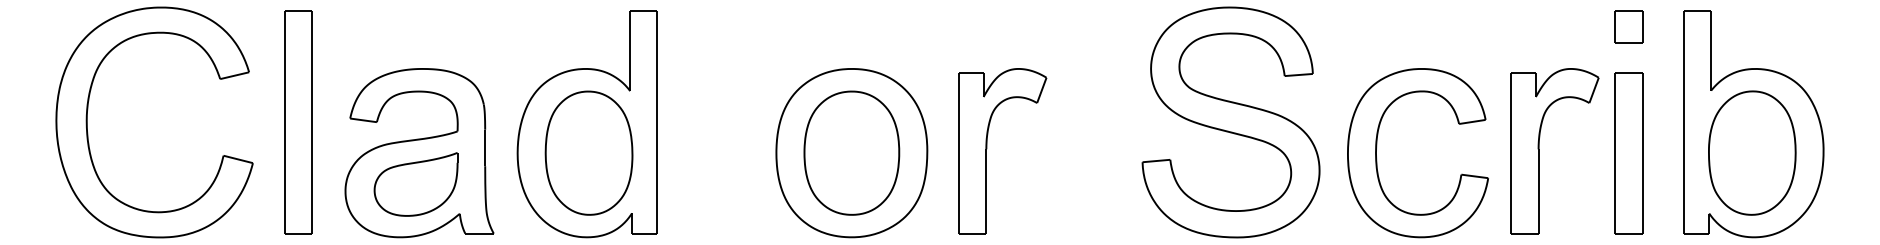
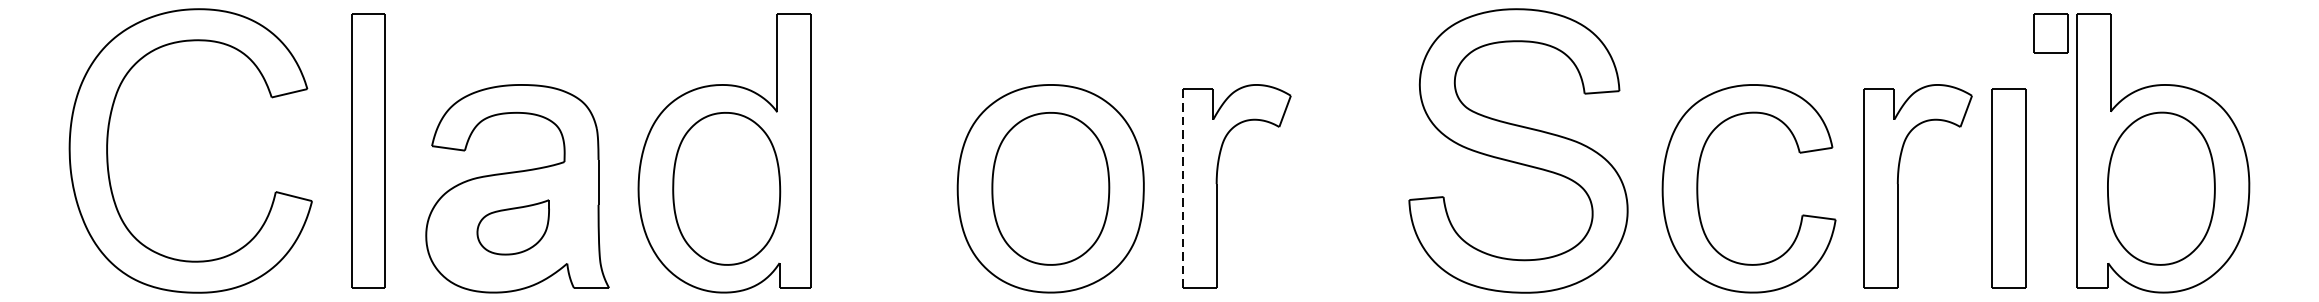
part: (1628, 26) -> (2050, 32), moved
line: (959, 153) -> (1183, 189), solid -> dashed
part: (415, 184) -> (512, 227), size x0.7

